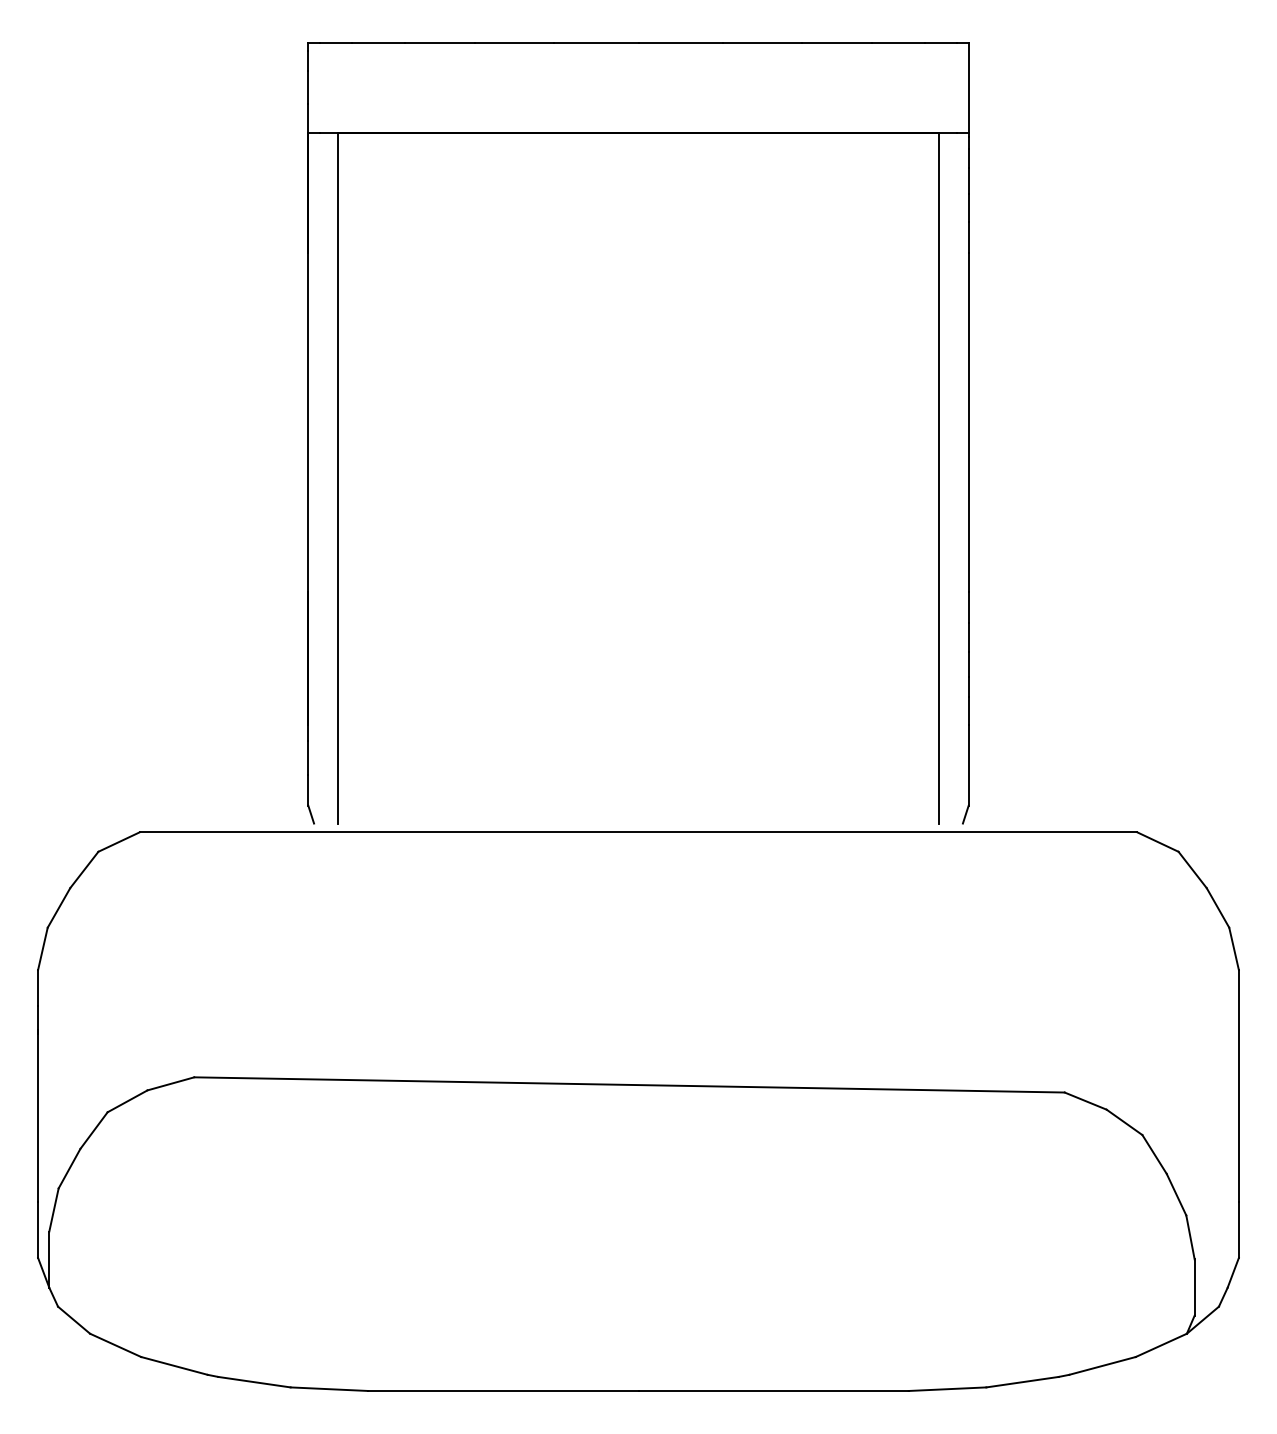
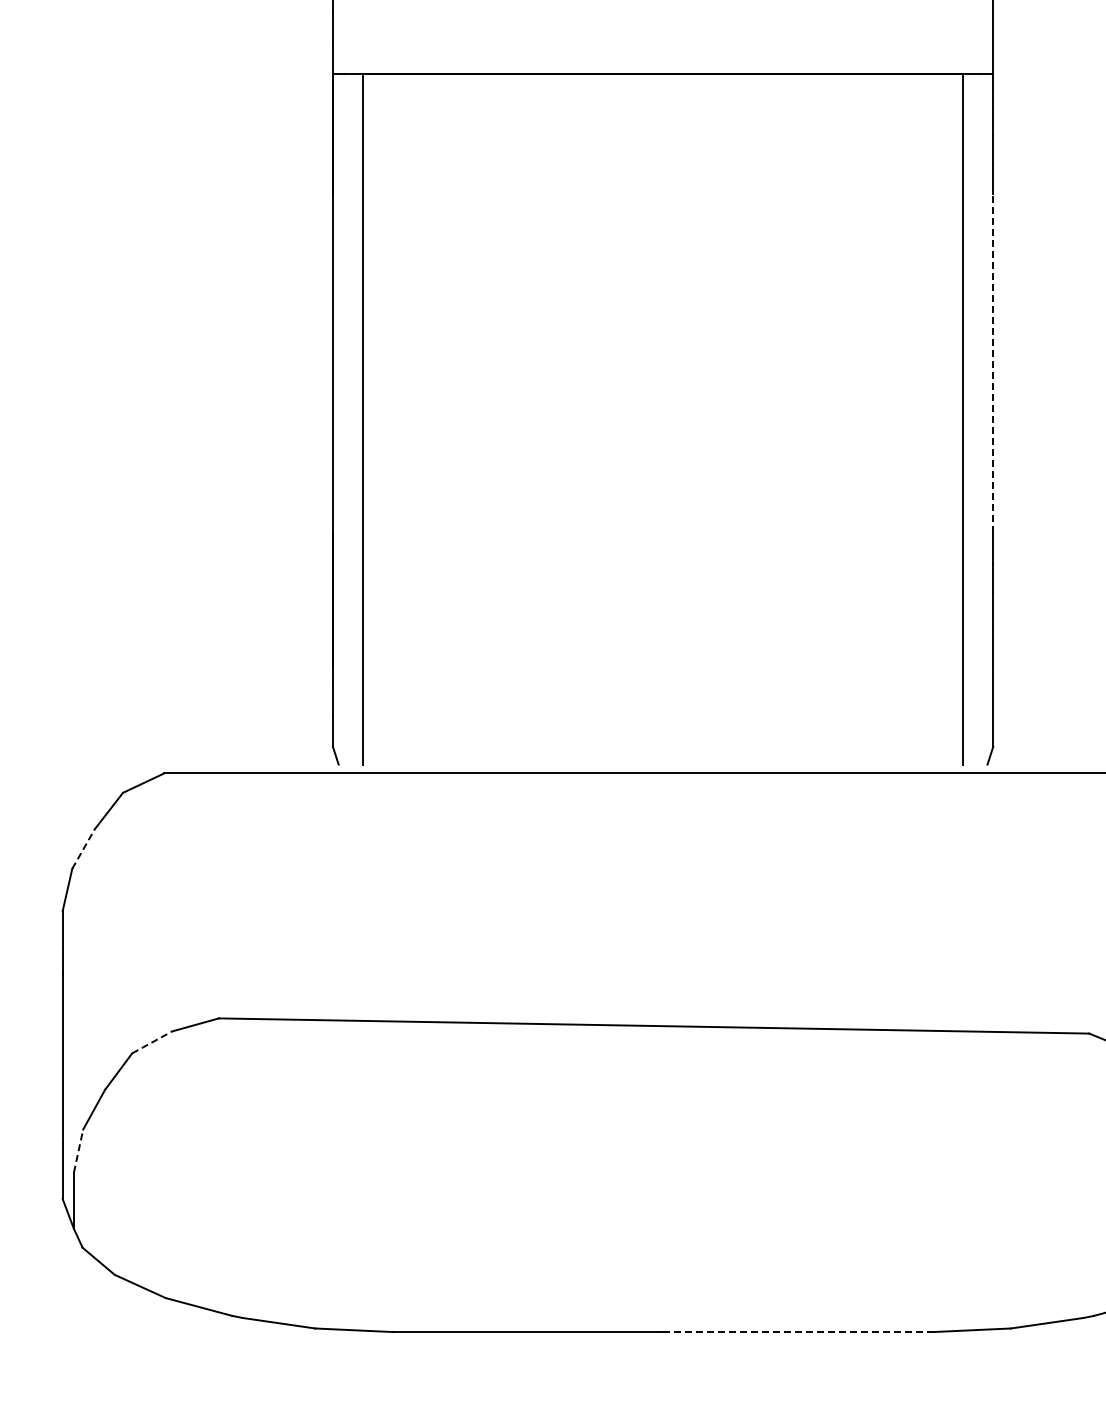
line: (968, 422) -> (993, 363), solid -> dashed
line: (59, 907) -> (84, 848), solid -> dashed
line: (127, 1101) -> (152, 1042), solid -> dashed
line: (54, 1209) -> (79, 1150), solid -> dashed
line: (774, 1390) -> (799, 1331), solid -> dashed

